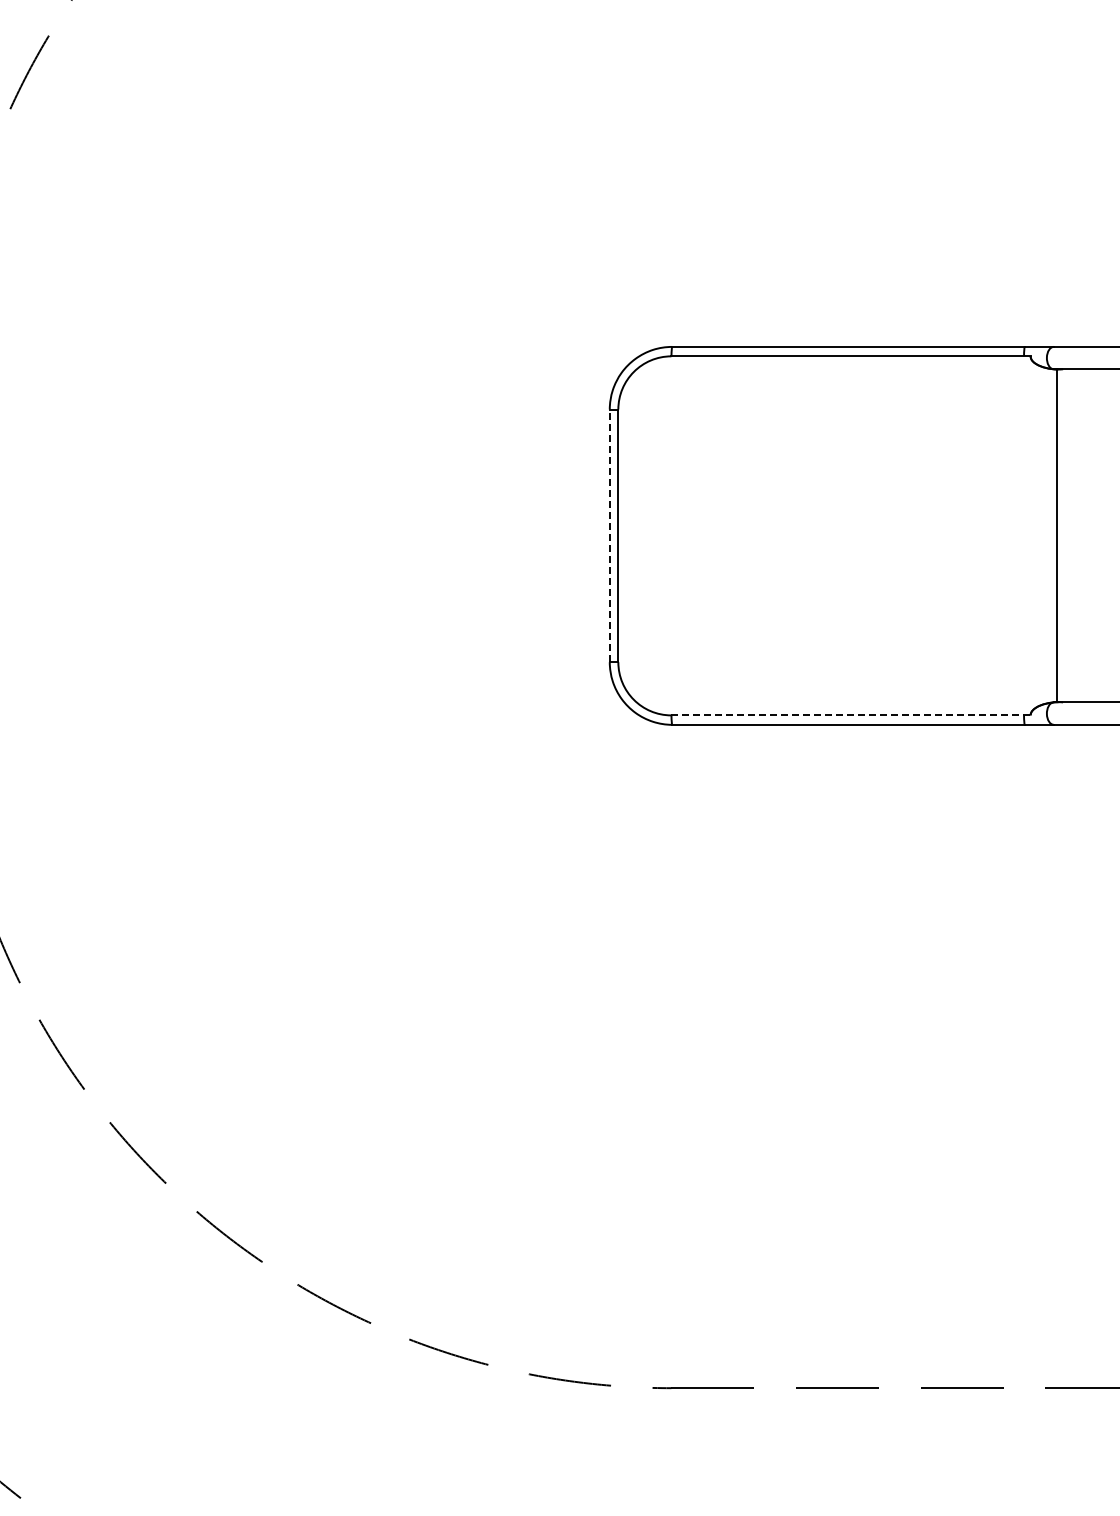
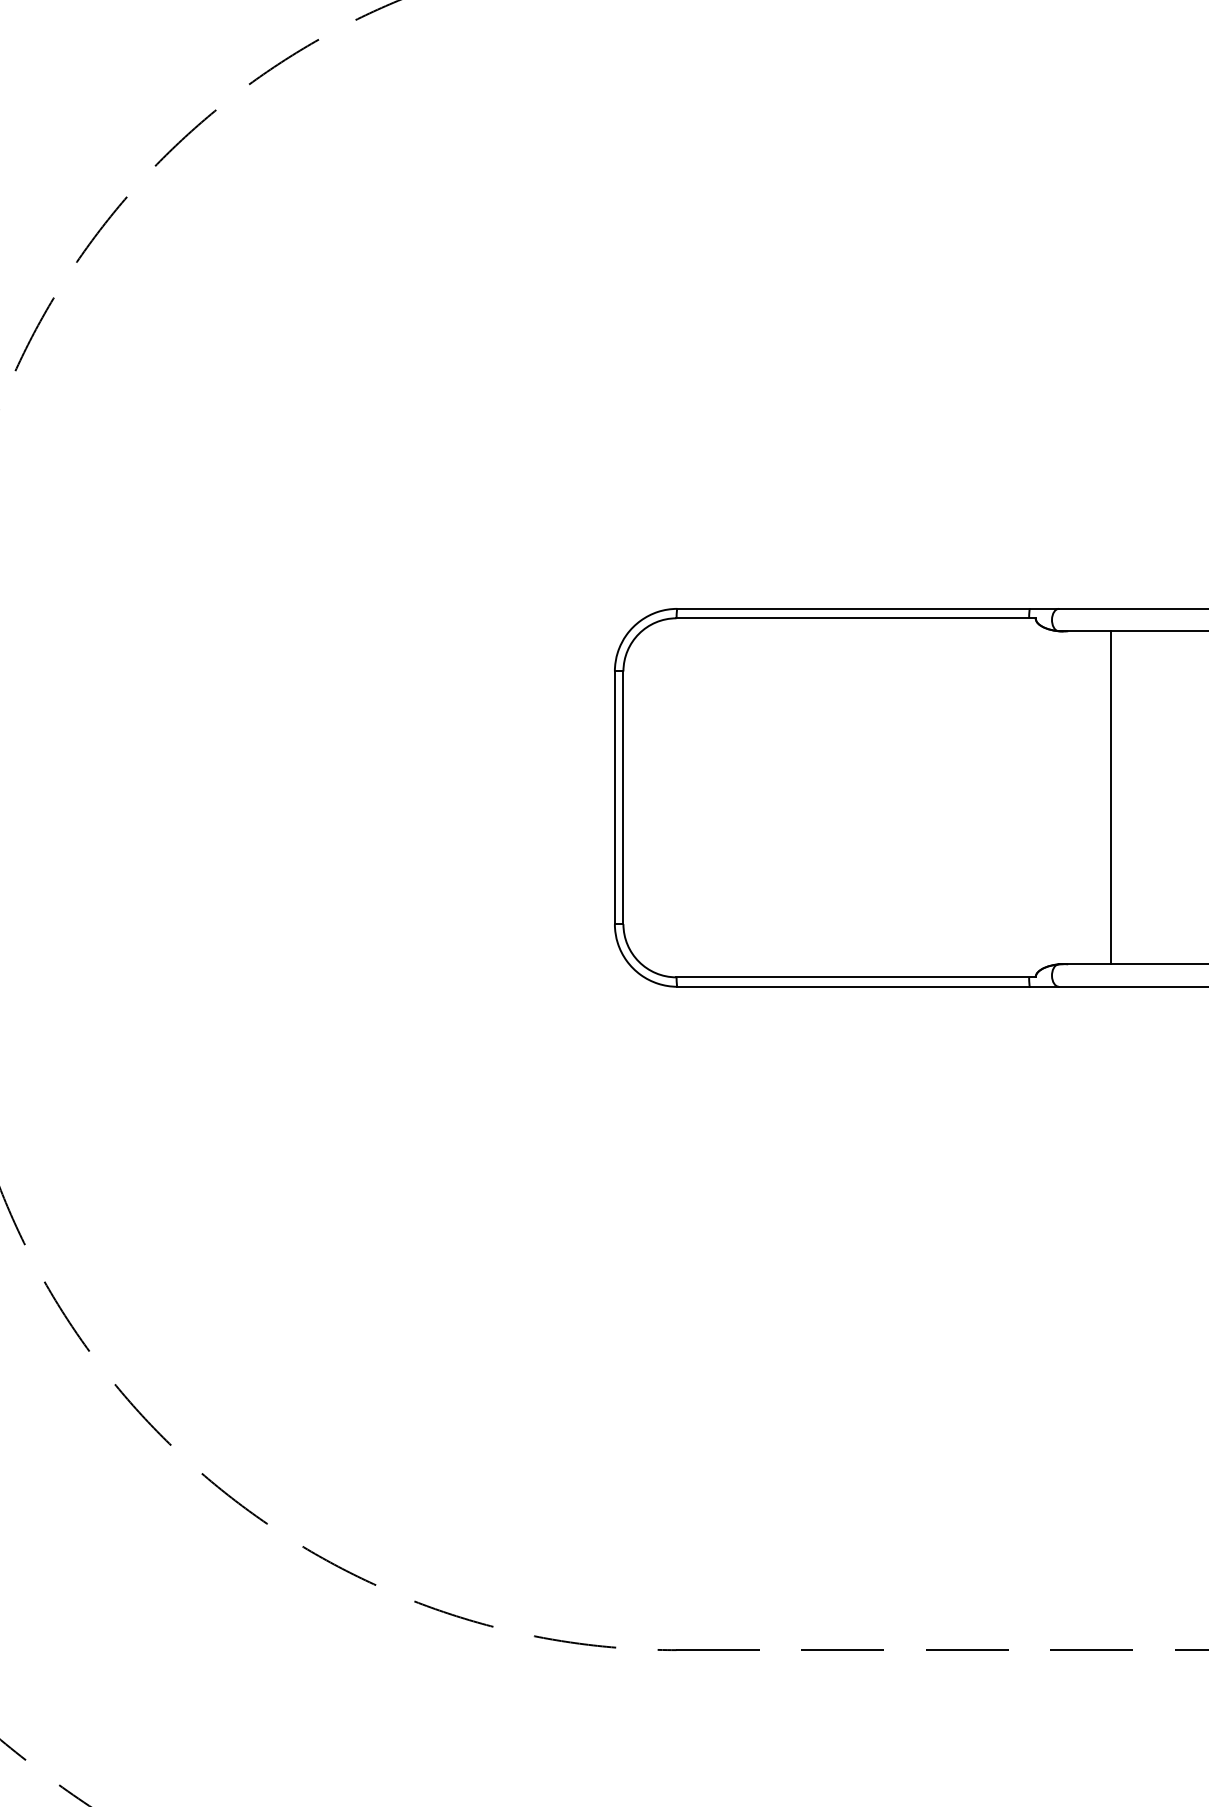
line: (609, 535) -> (614, 797), dashed -> solid
line: (1057, 535) -> (1111, 797), moved
line: (851, 715) -> (856, 977), dashed -> solid

